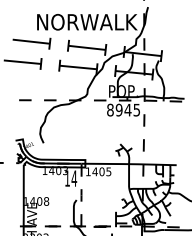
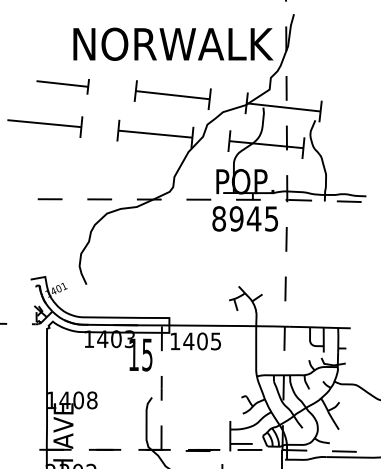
part: (31, 43) -> (62, 86), size x0.7
text: (74, 178) -> (147, 354), 14 -> 15

